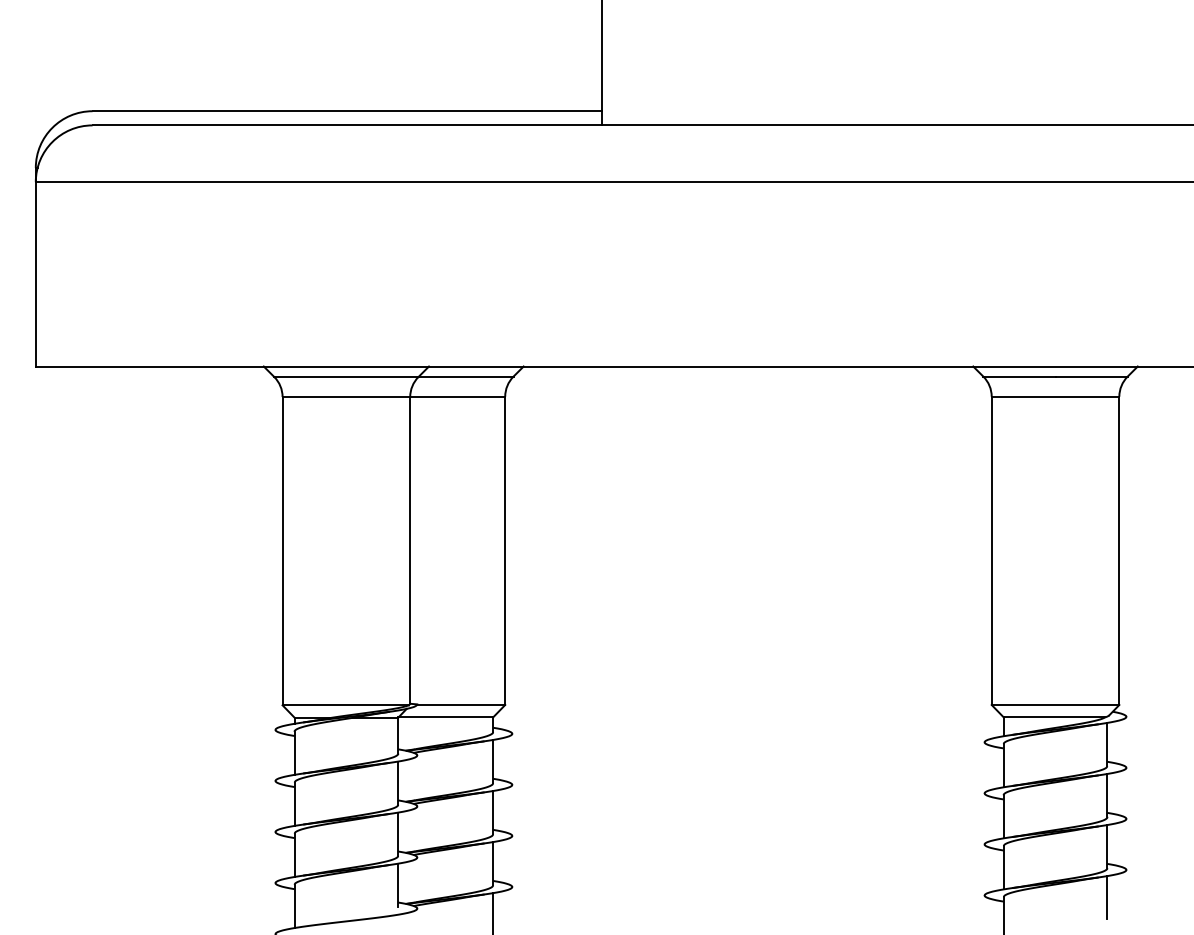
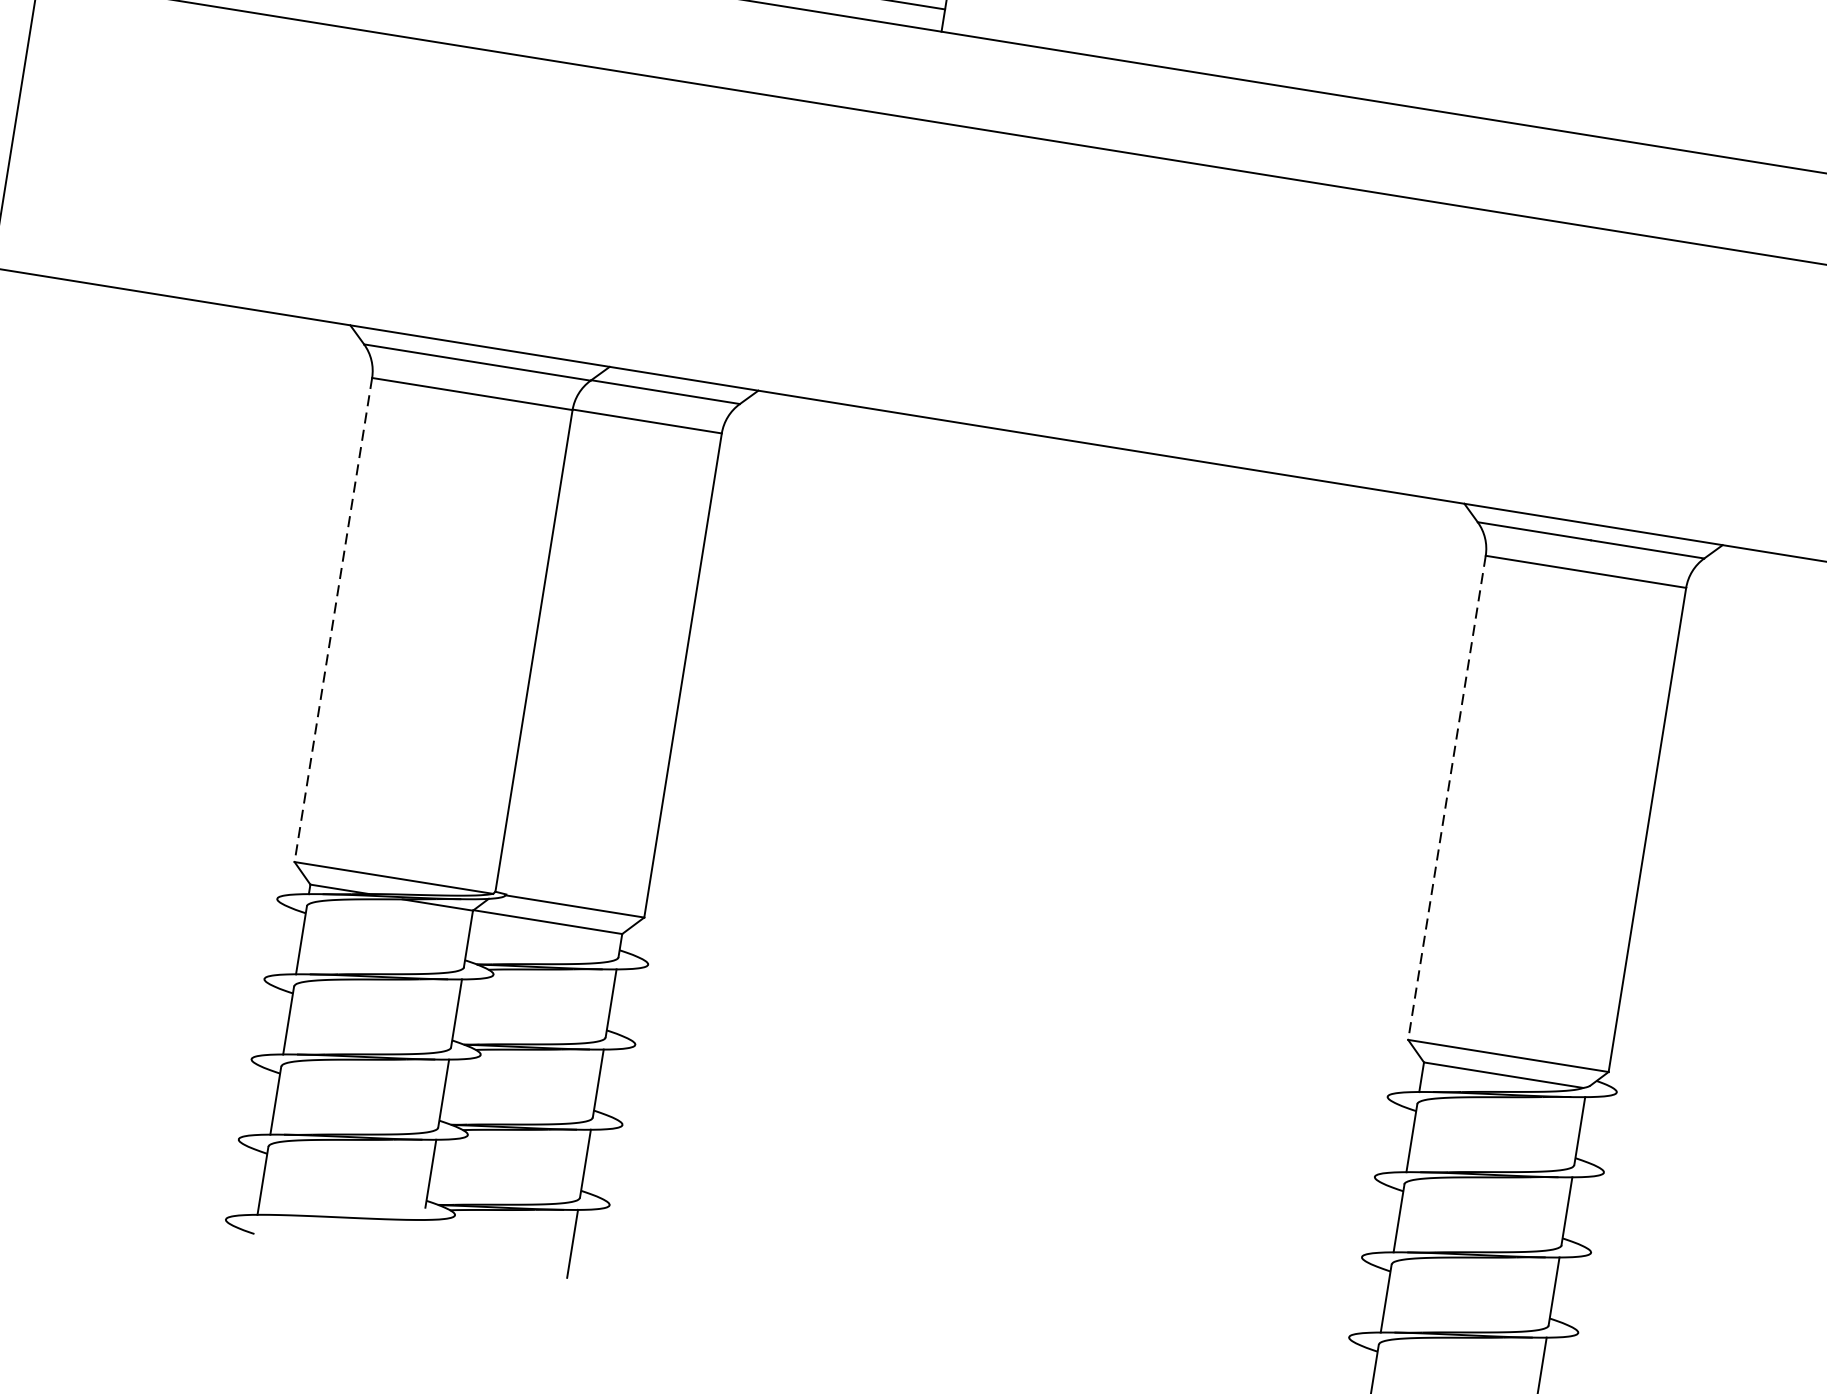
line: (282, 551) -> (333, 620), solid -> dashed
line: (991, 551) -> (1446, 798), solid -> dashed

